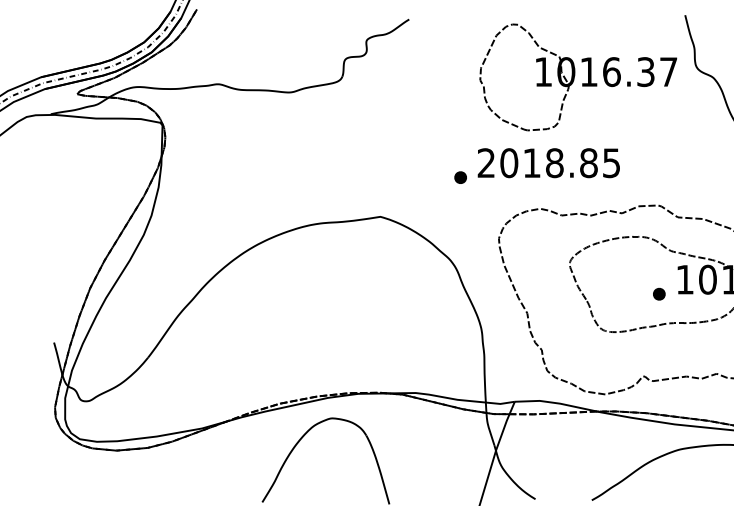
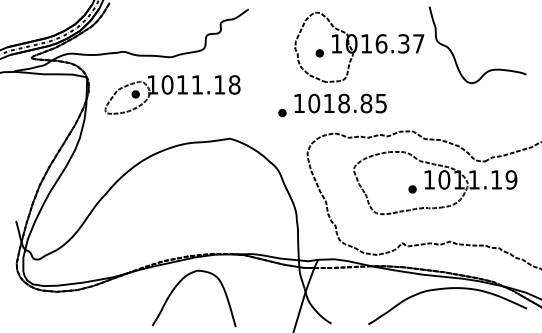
part: (517, 86) -> (319, 53), added
part: (292, 149) -> (172, 94), added
text: (485, 161) -> (298, 102), 2018.85 -> 1018.85

